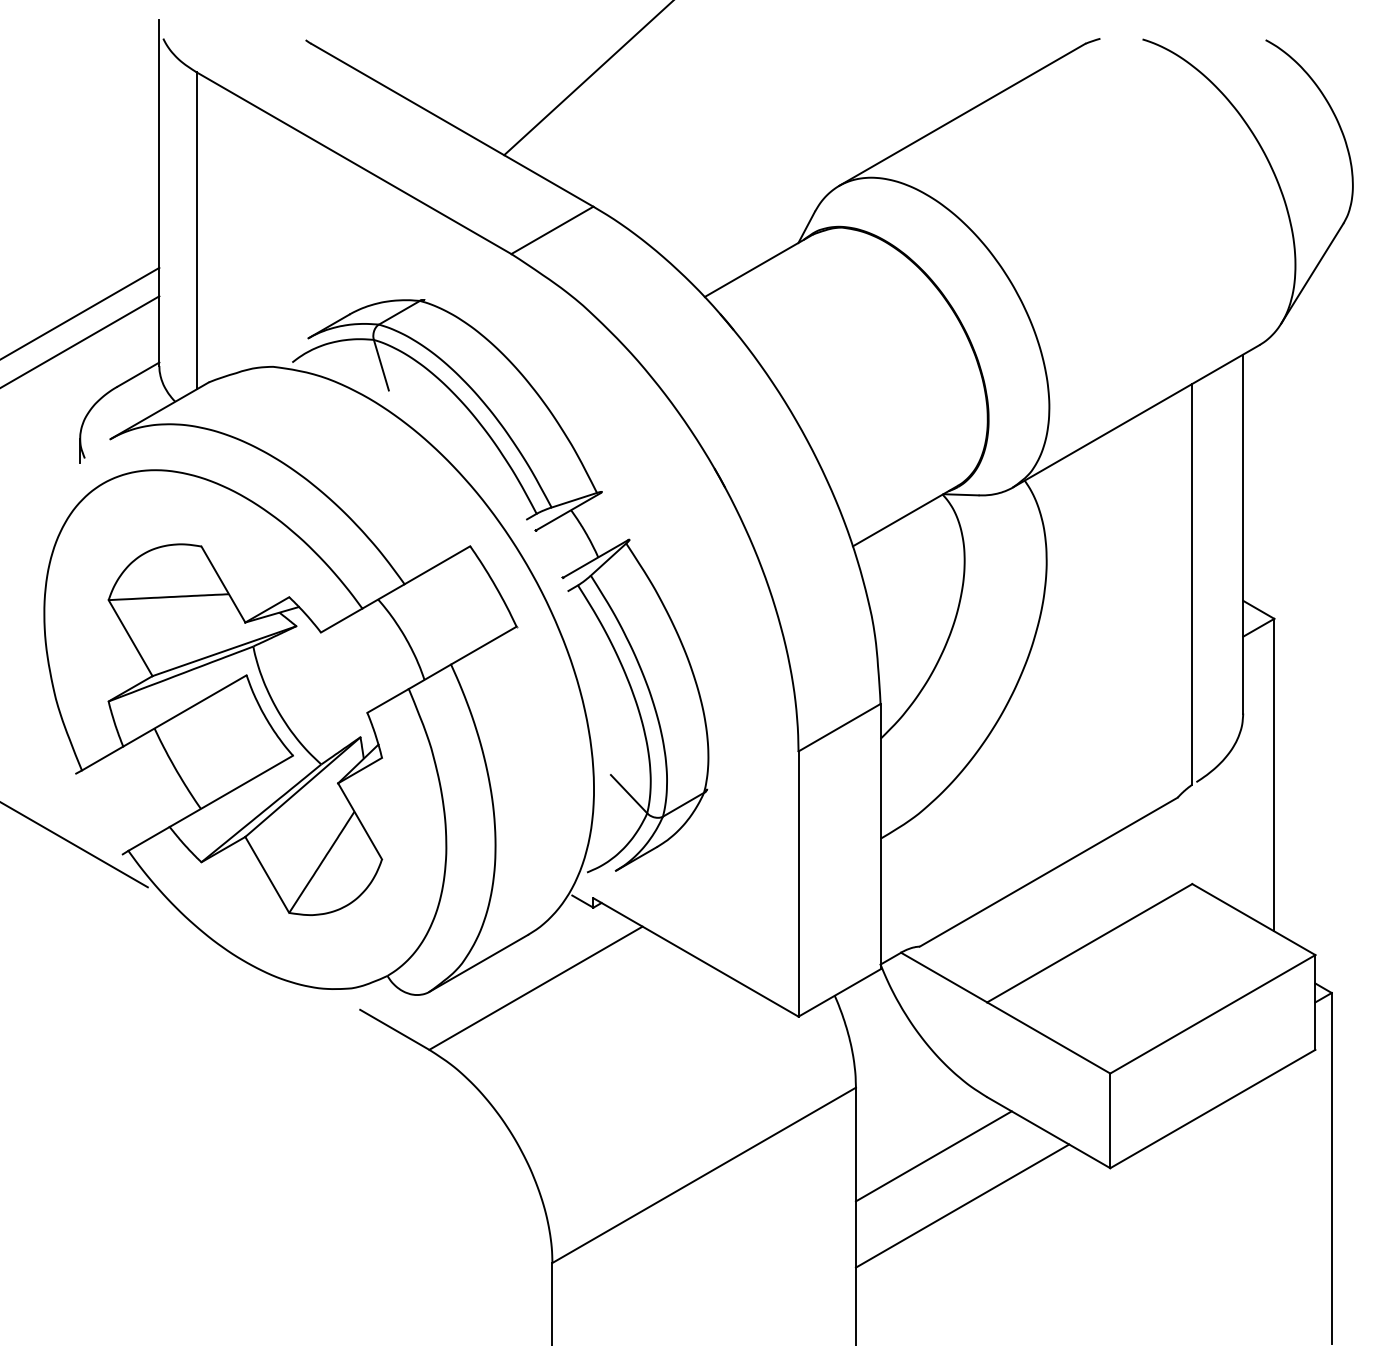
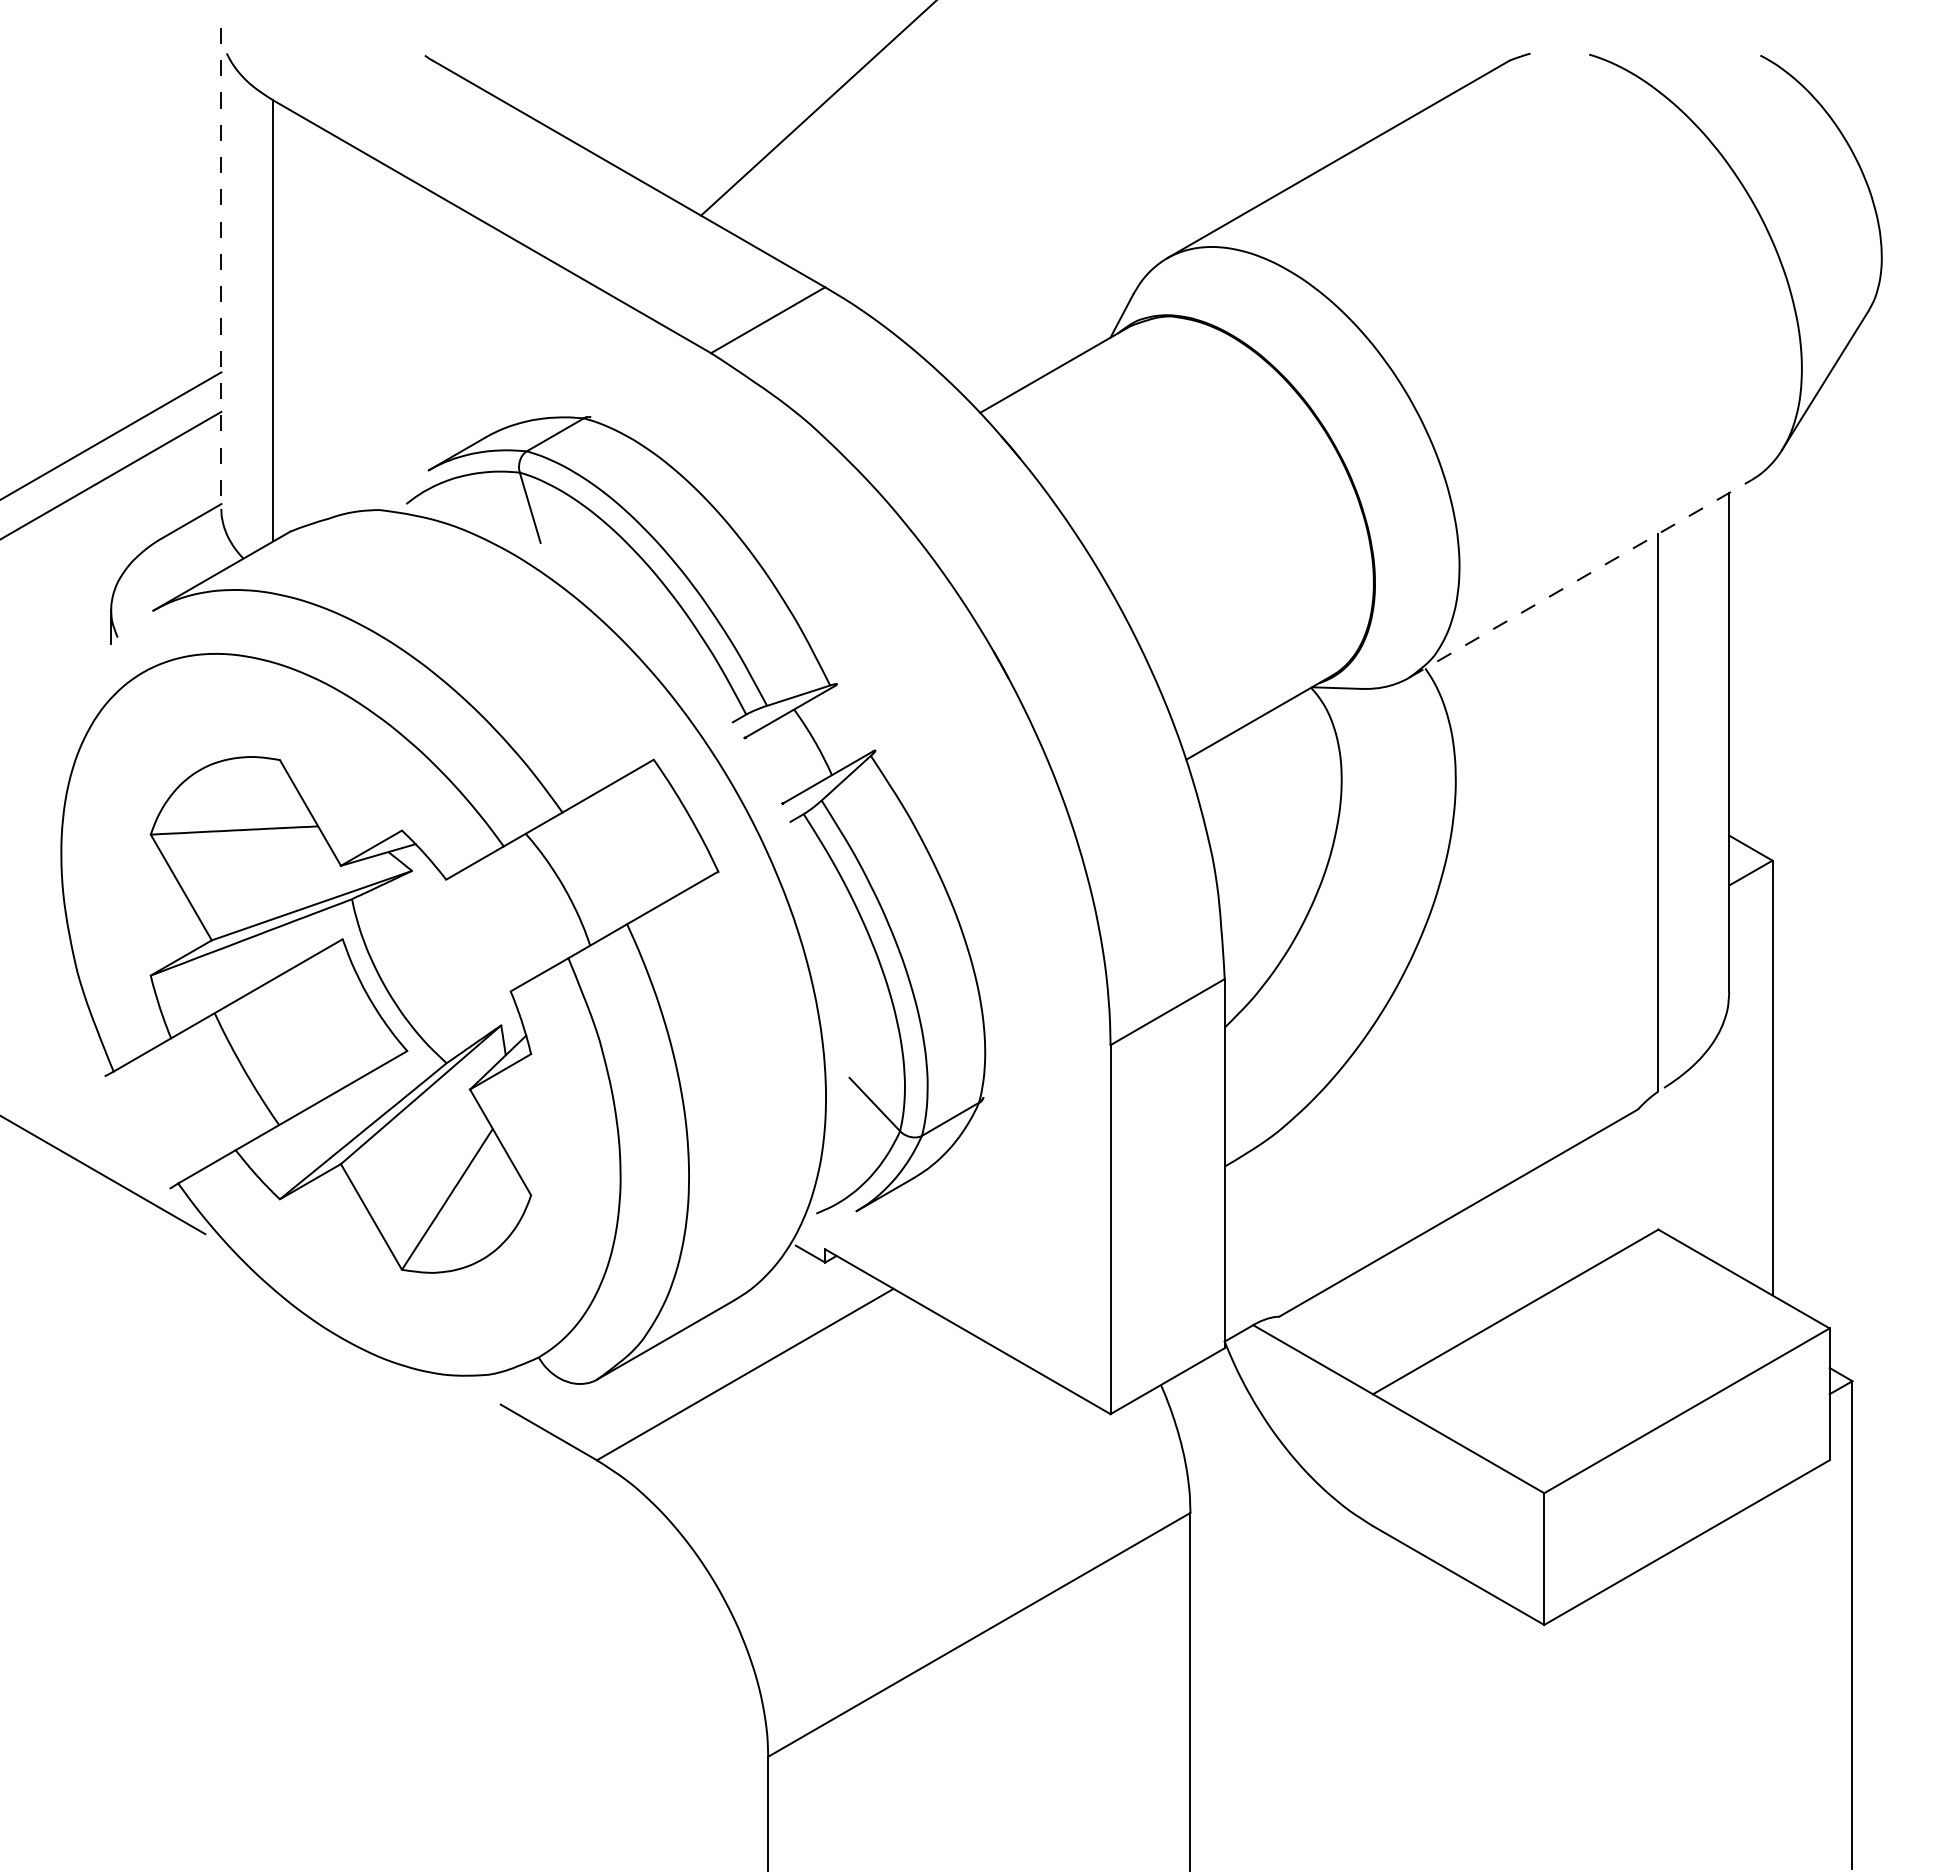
line: (159, 193) -> (221, 268), solid -> dashed
line: (1136, 416) -> (1580, 578), solid -> dashed
line: (933, 1156) -> (1298, 1608), removed
line: (962, 1205) -> (1338, 1677), removed

